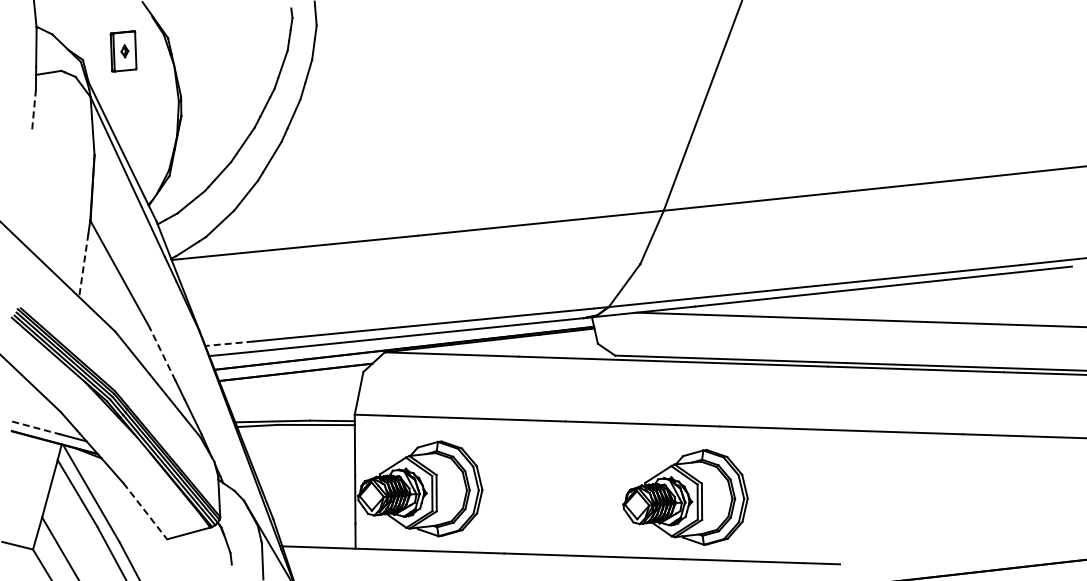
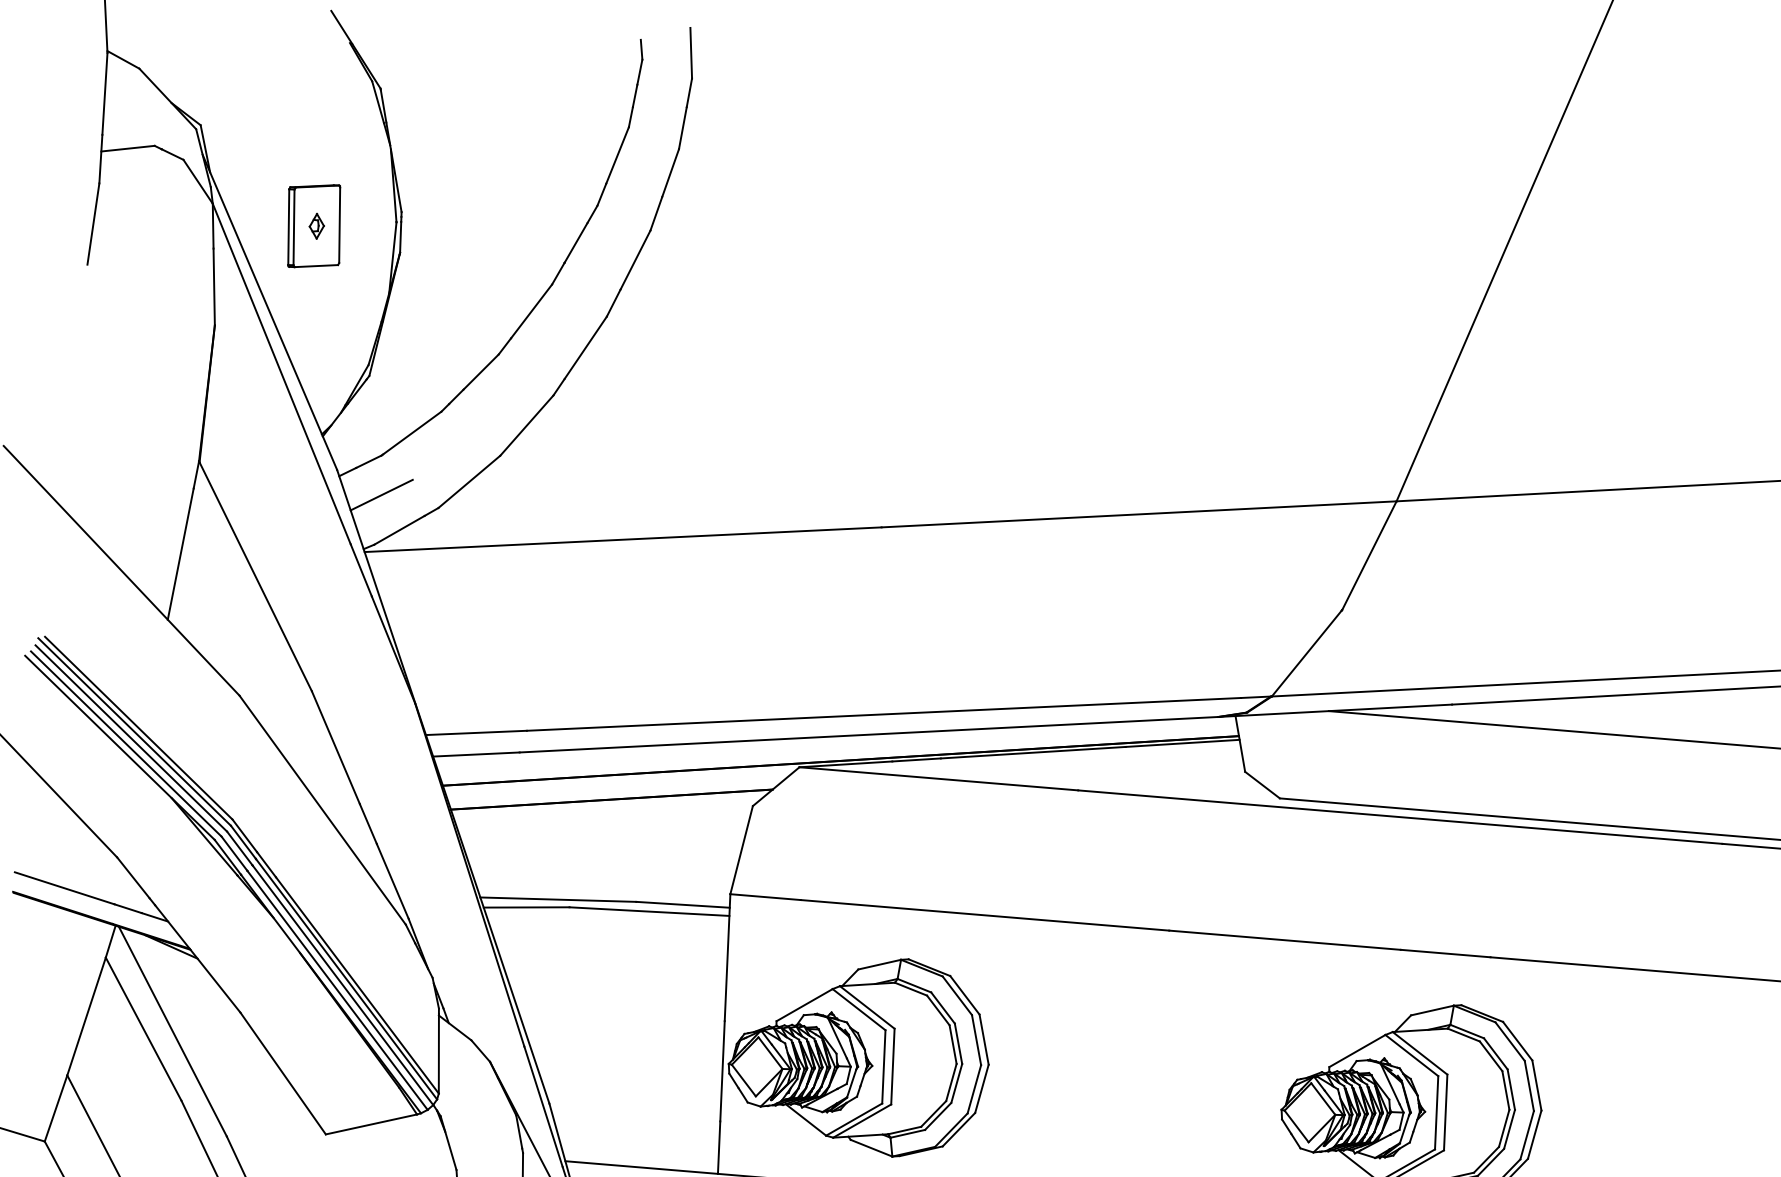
part: (123, 51) -> (313, 226), moved
line: (34, 109) -> (94, 223), dashed -> solid
line: (177, 232) -> (379, 495), added
line: (83, 265) -> (180, 554), dashed -> solid
line: (228, 343) -> (474, 732), dashed -> solid
line: (162, 353) -> (335, 746), dashed -> solid
line: (36, 428) -> (64, 889), dashed -> solid
line: (145, 511) -> (283, 1074), dashed -> solid

